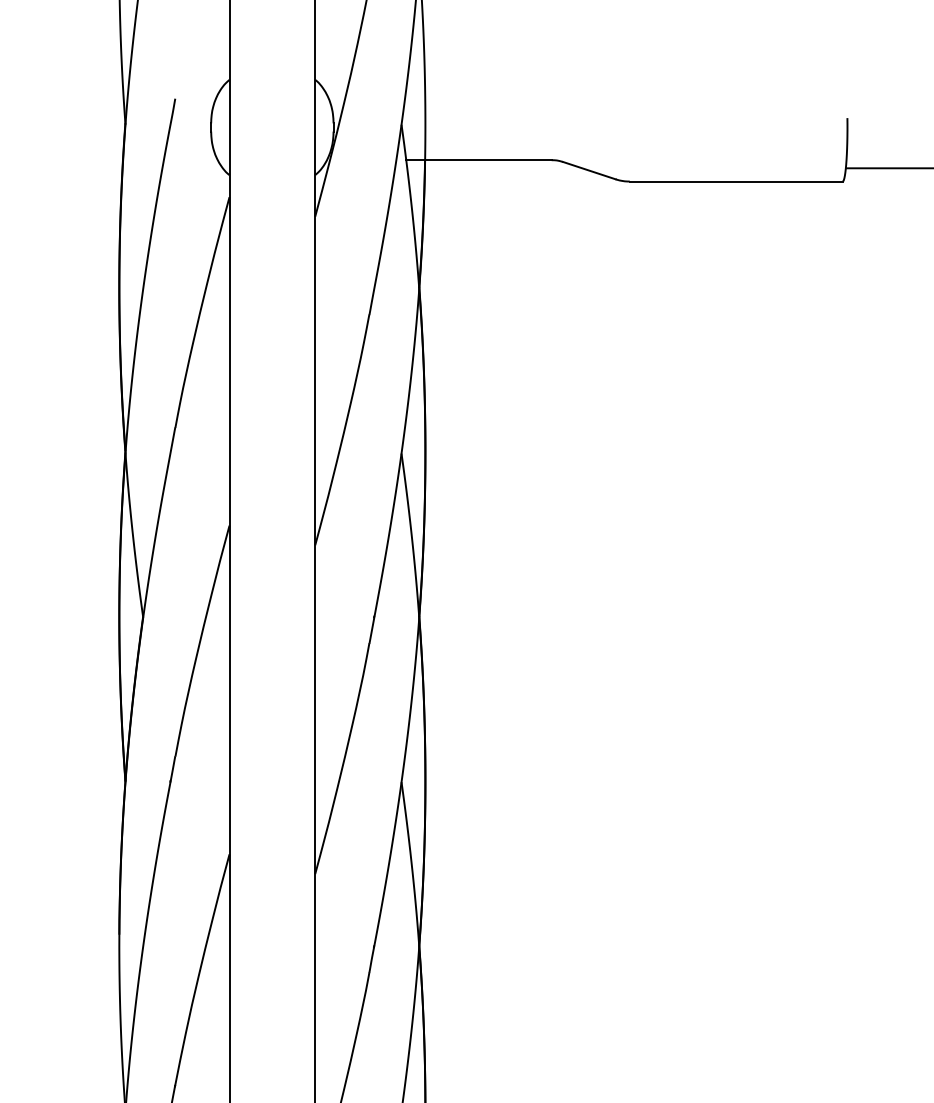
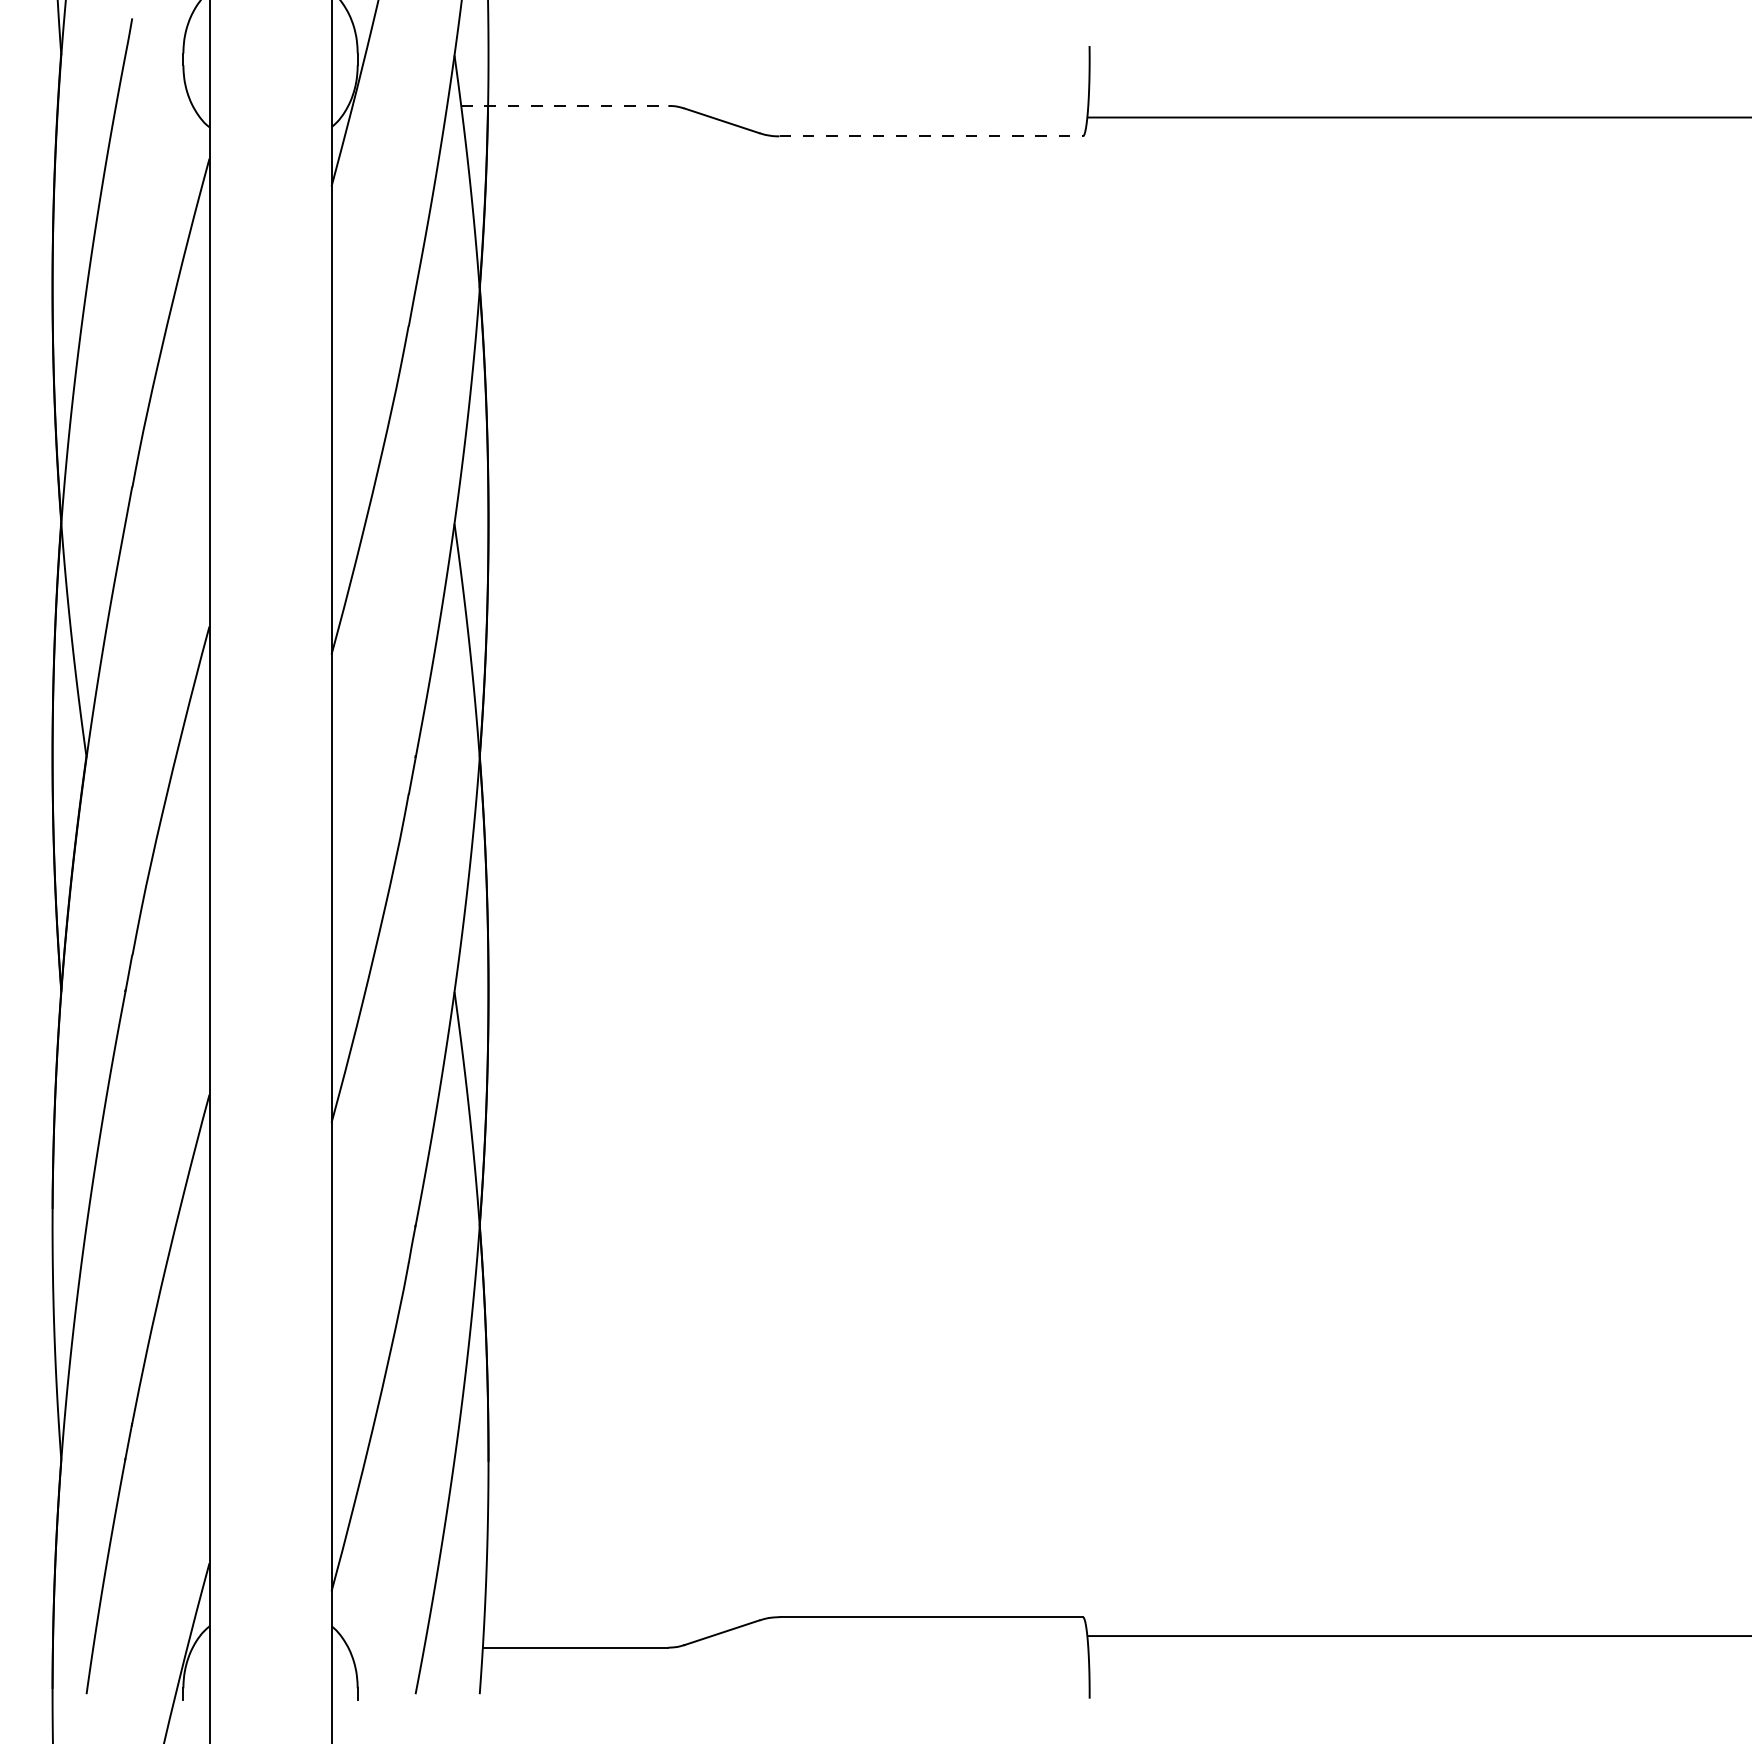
line: (478, 159) -> (564, 105), solid -> dashed
line: (736, 181) -> (931, 136), solid -> dashed

